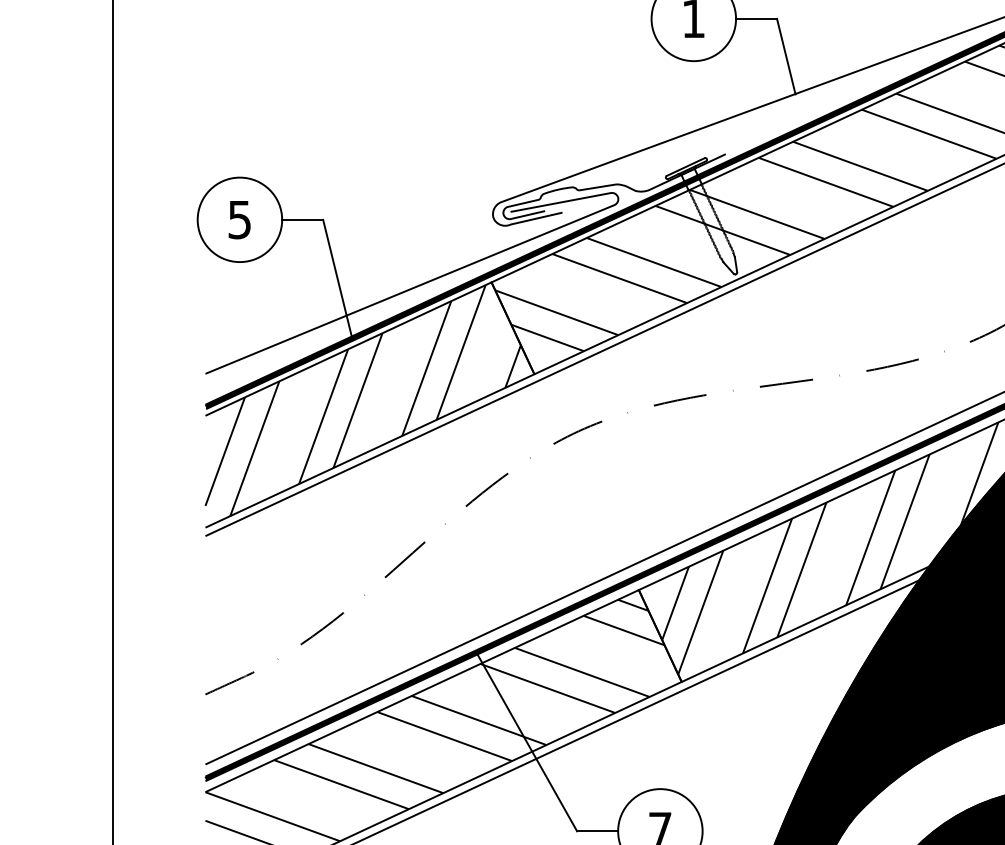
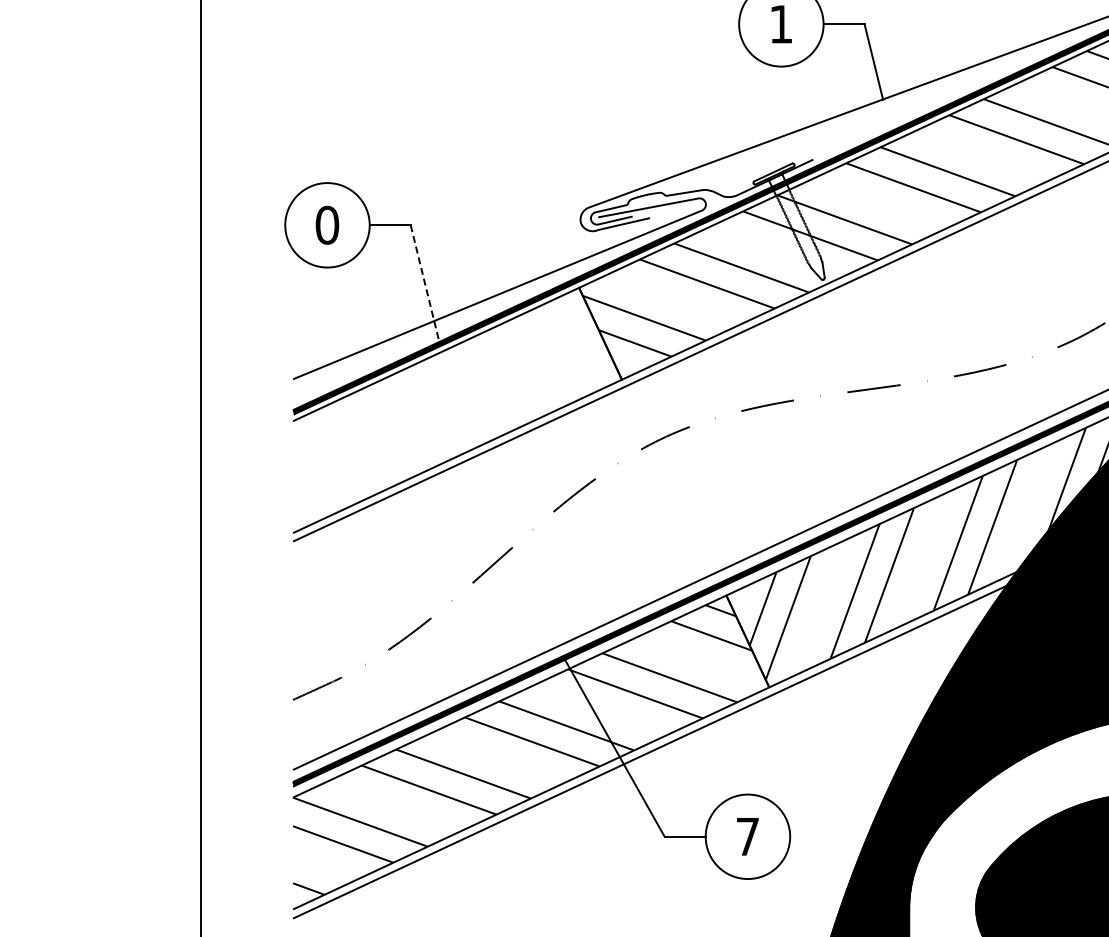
text: (239, 219) -> (327, 224), 5 -> 0
line: (337, 280) -> (425, 285), solid -> dashed
hatch: (362, 400) -> (450, 405), removed

